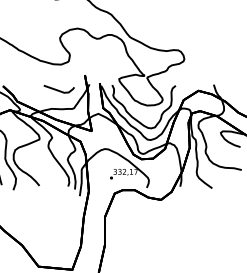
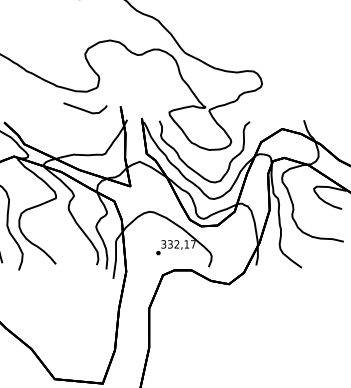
curve: (58, 89) -> (84, 108), moved

